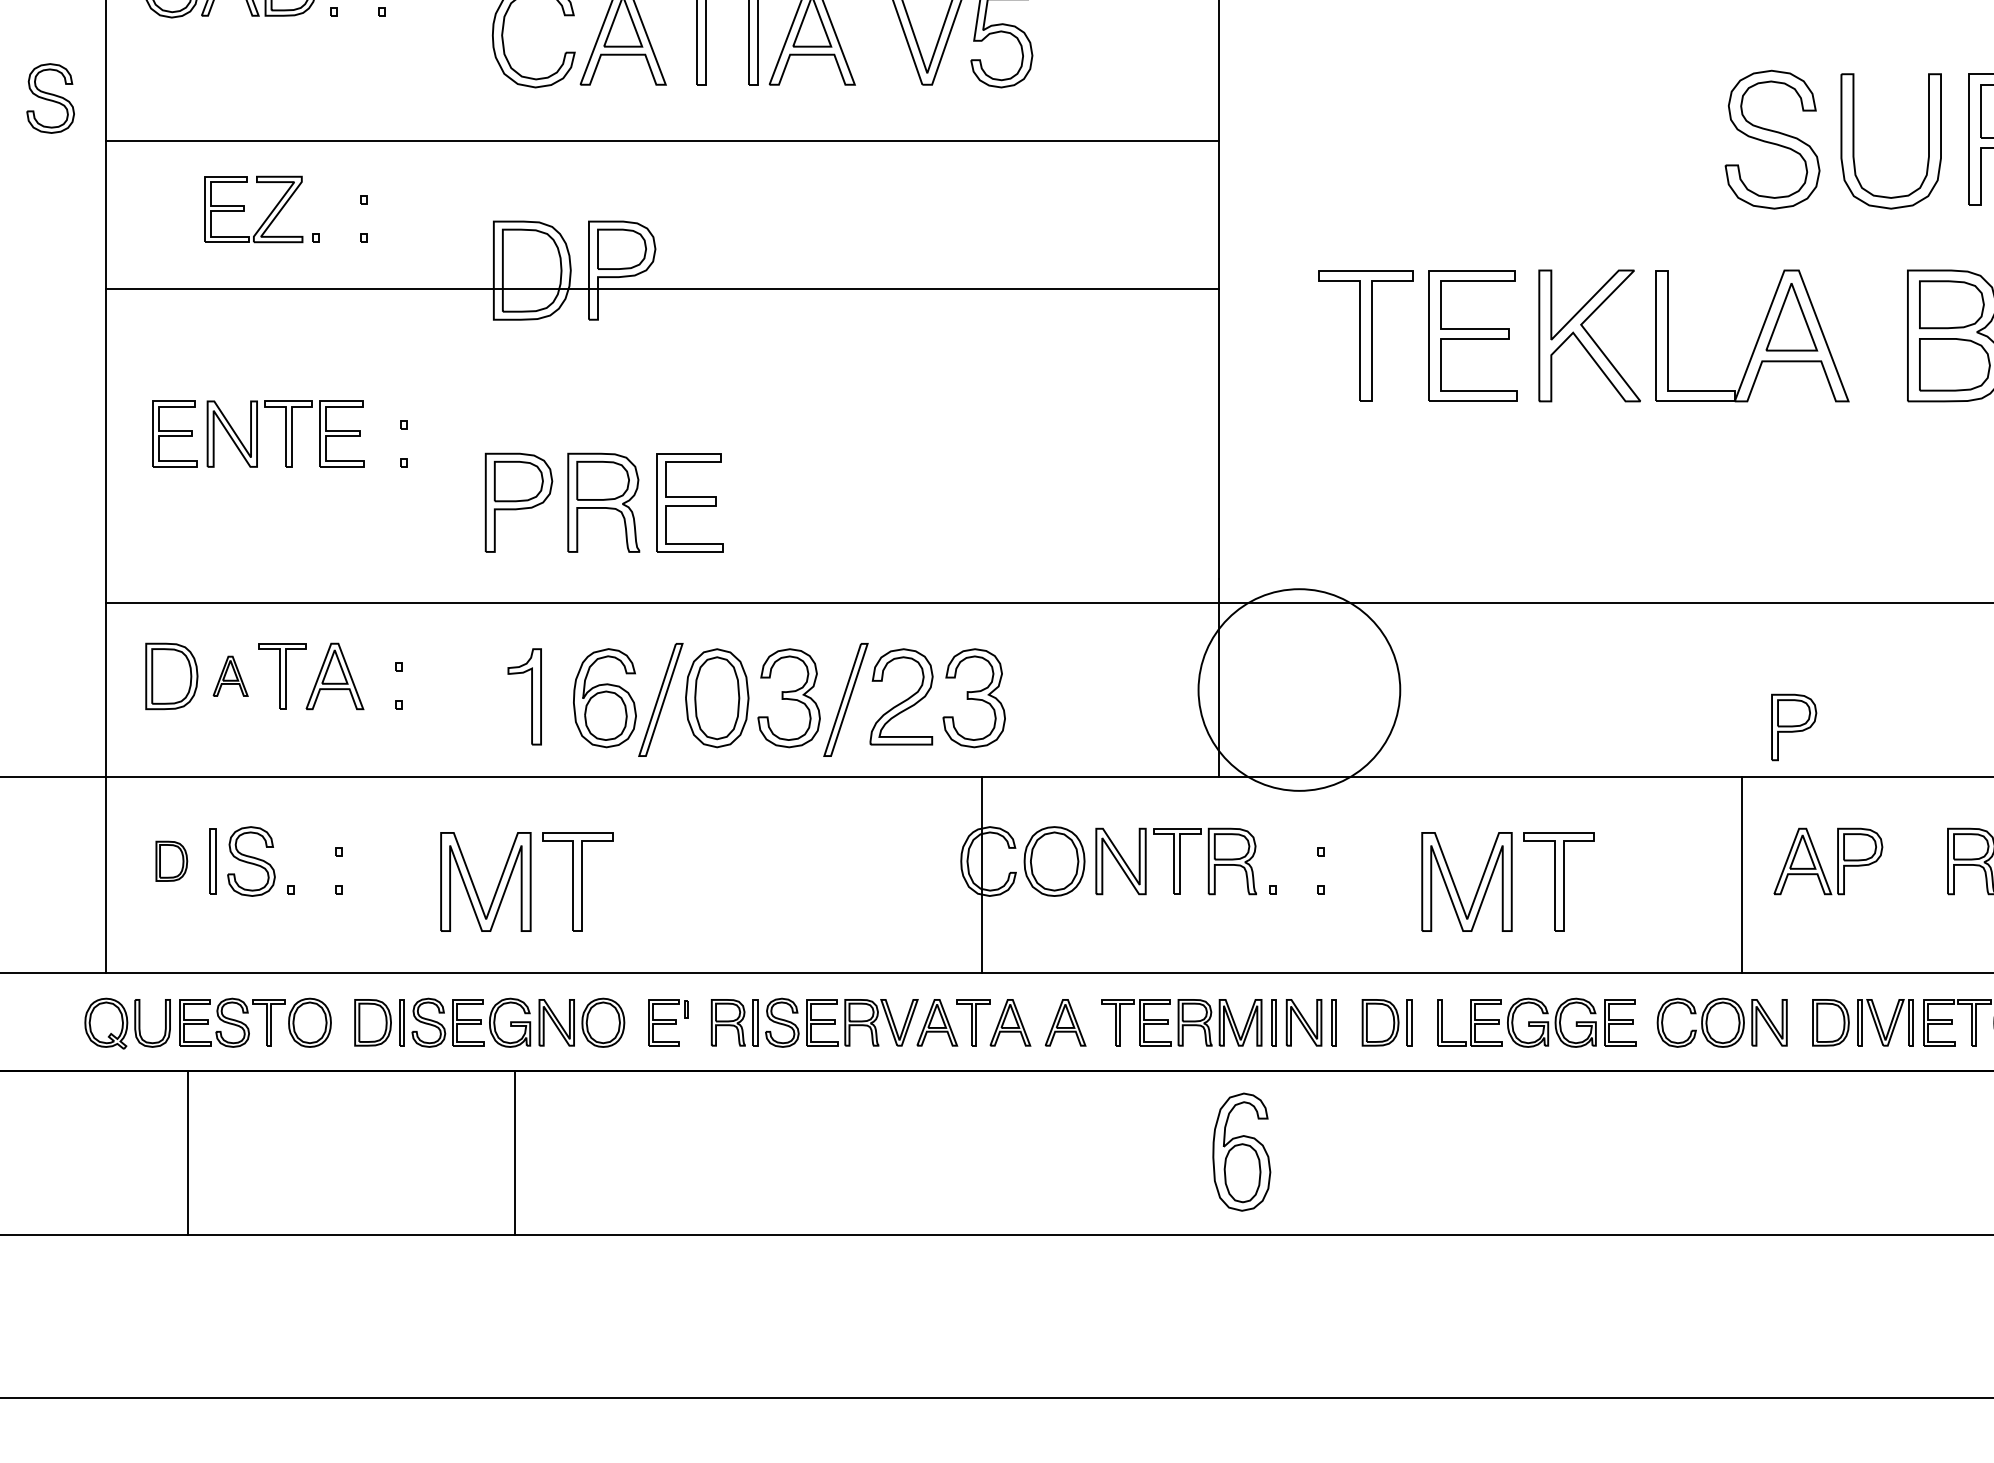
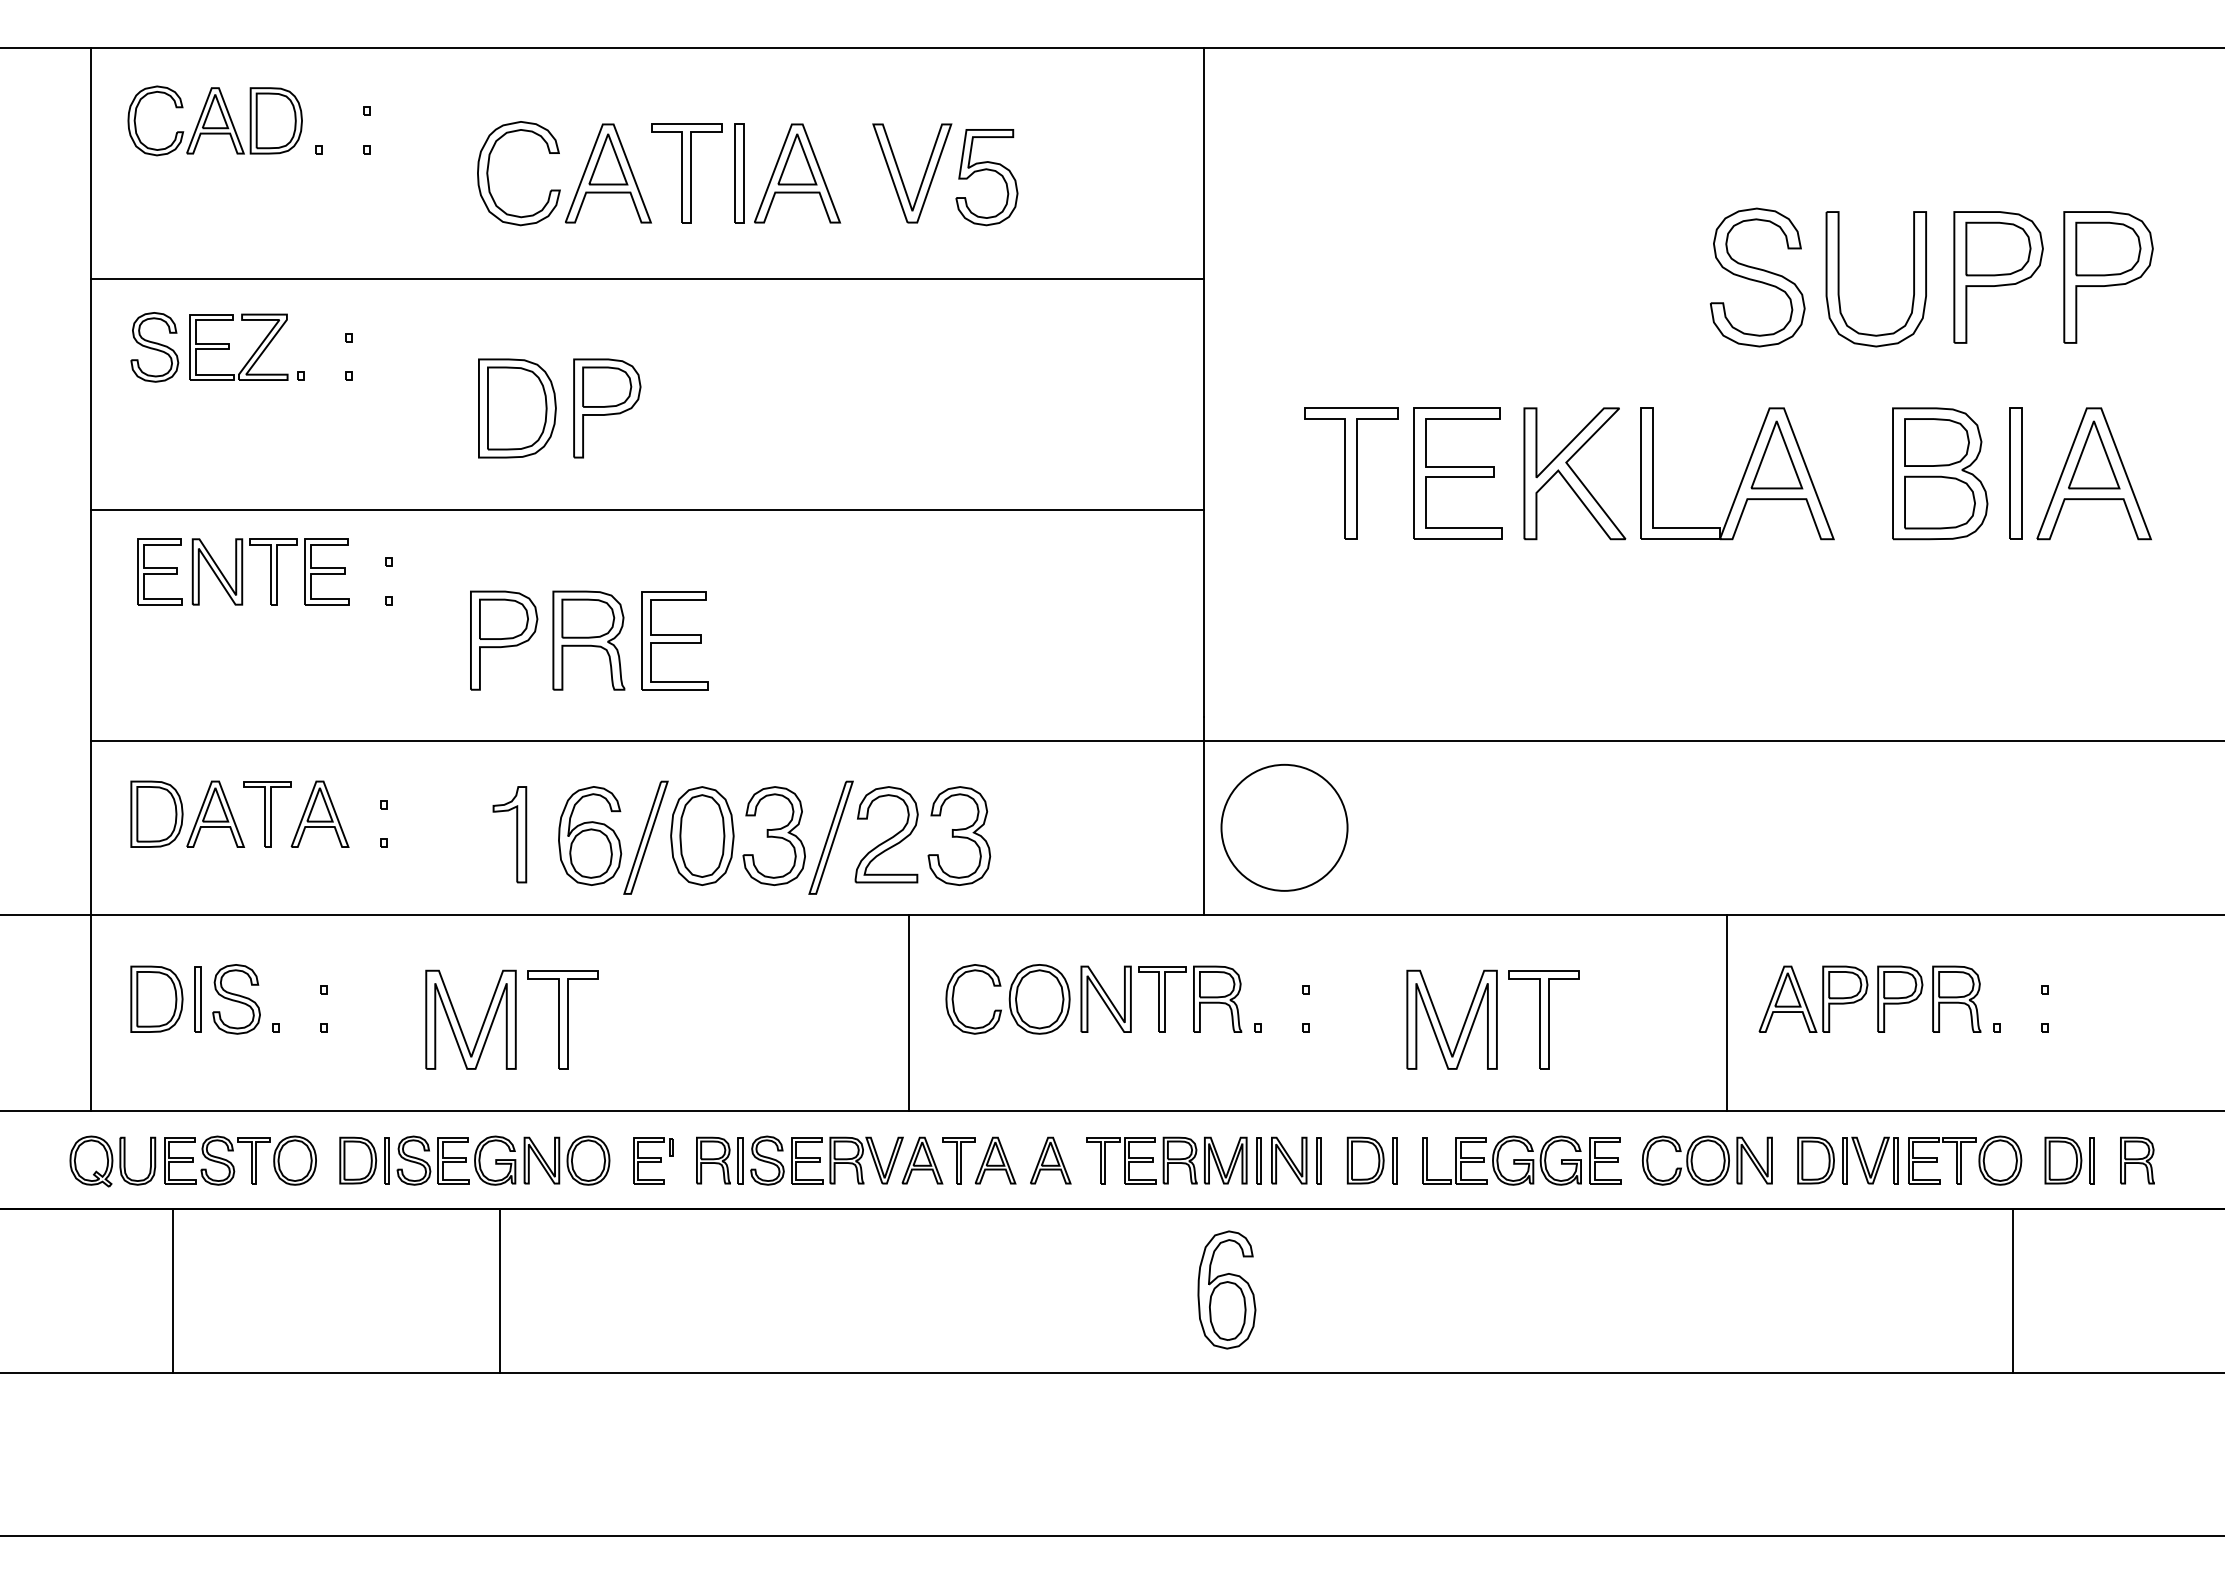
part: (50, 98) -> (154, 347), moved
line: (662, 289) -> (647, 510), moved
part: (230, 675) -> (215, 813), size x1.67
circle: (1299, 689) -> (1284, 827), size x0.62
part: (1794, 726) -> (1900, 998), moved
part: (171, 860) -> (156, 998), size x1.67
line: (982, 874) -> (909, 1012), moved

